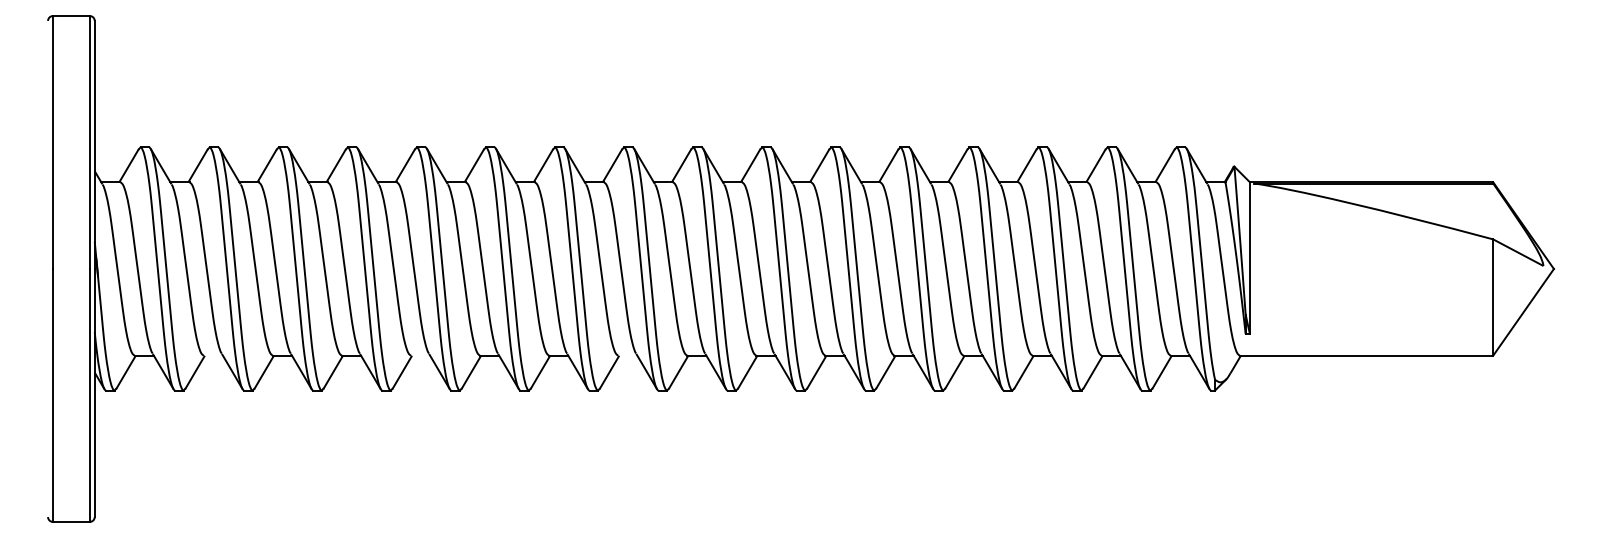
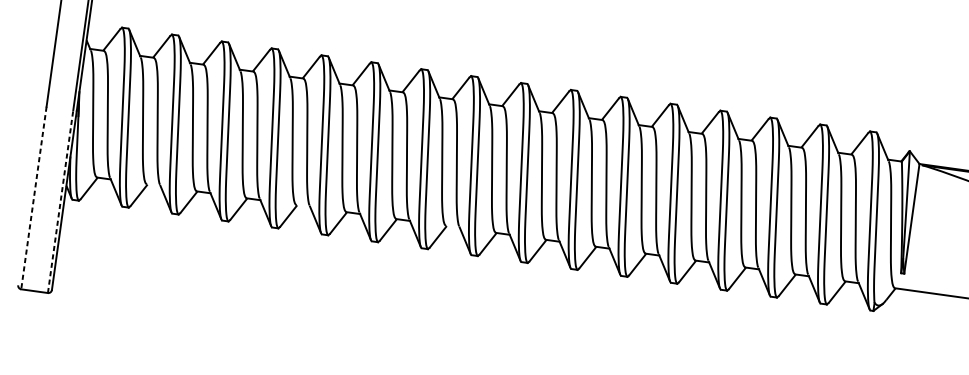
line: (89, 394) -> (60, 201), solid -> dashed
line: (52, 395) -> (33, 198), solid -> dashed

